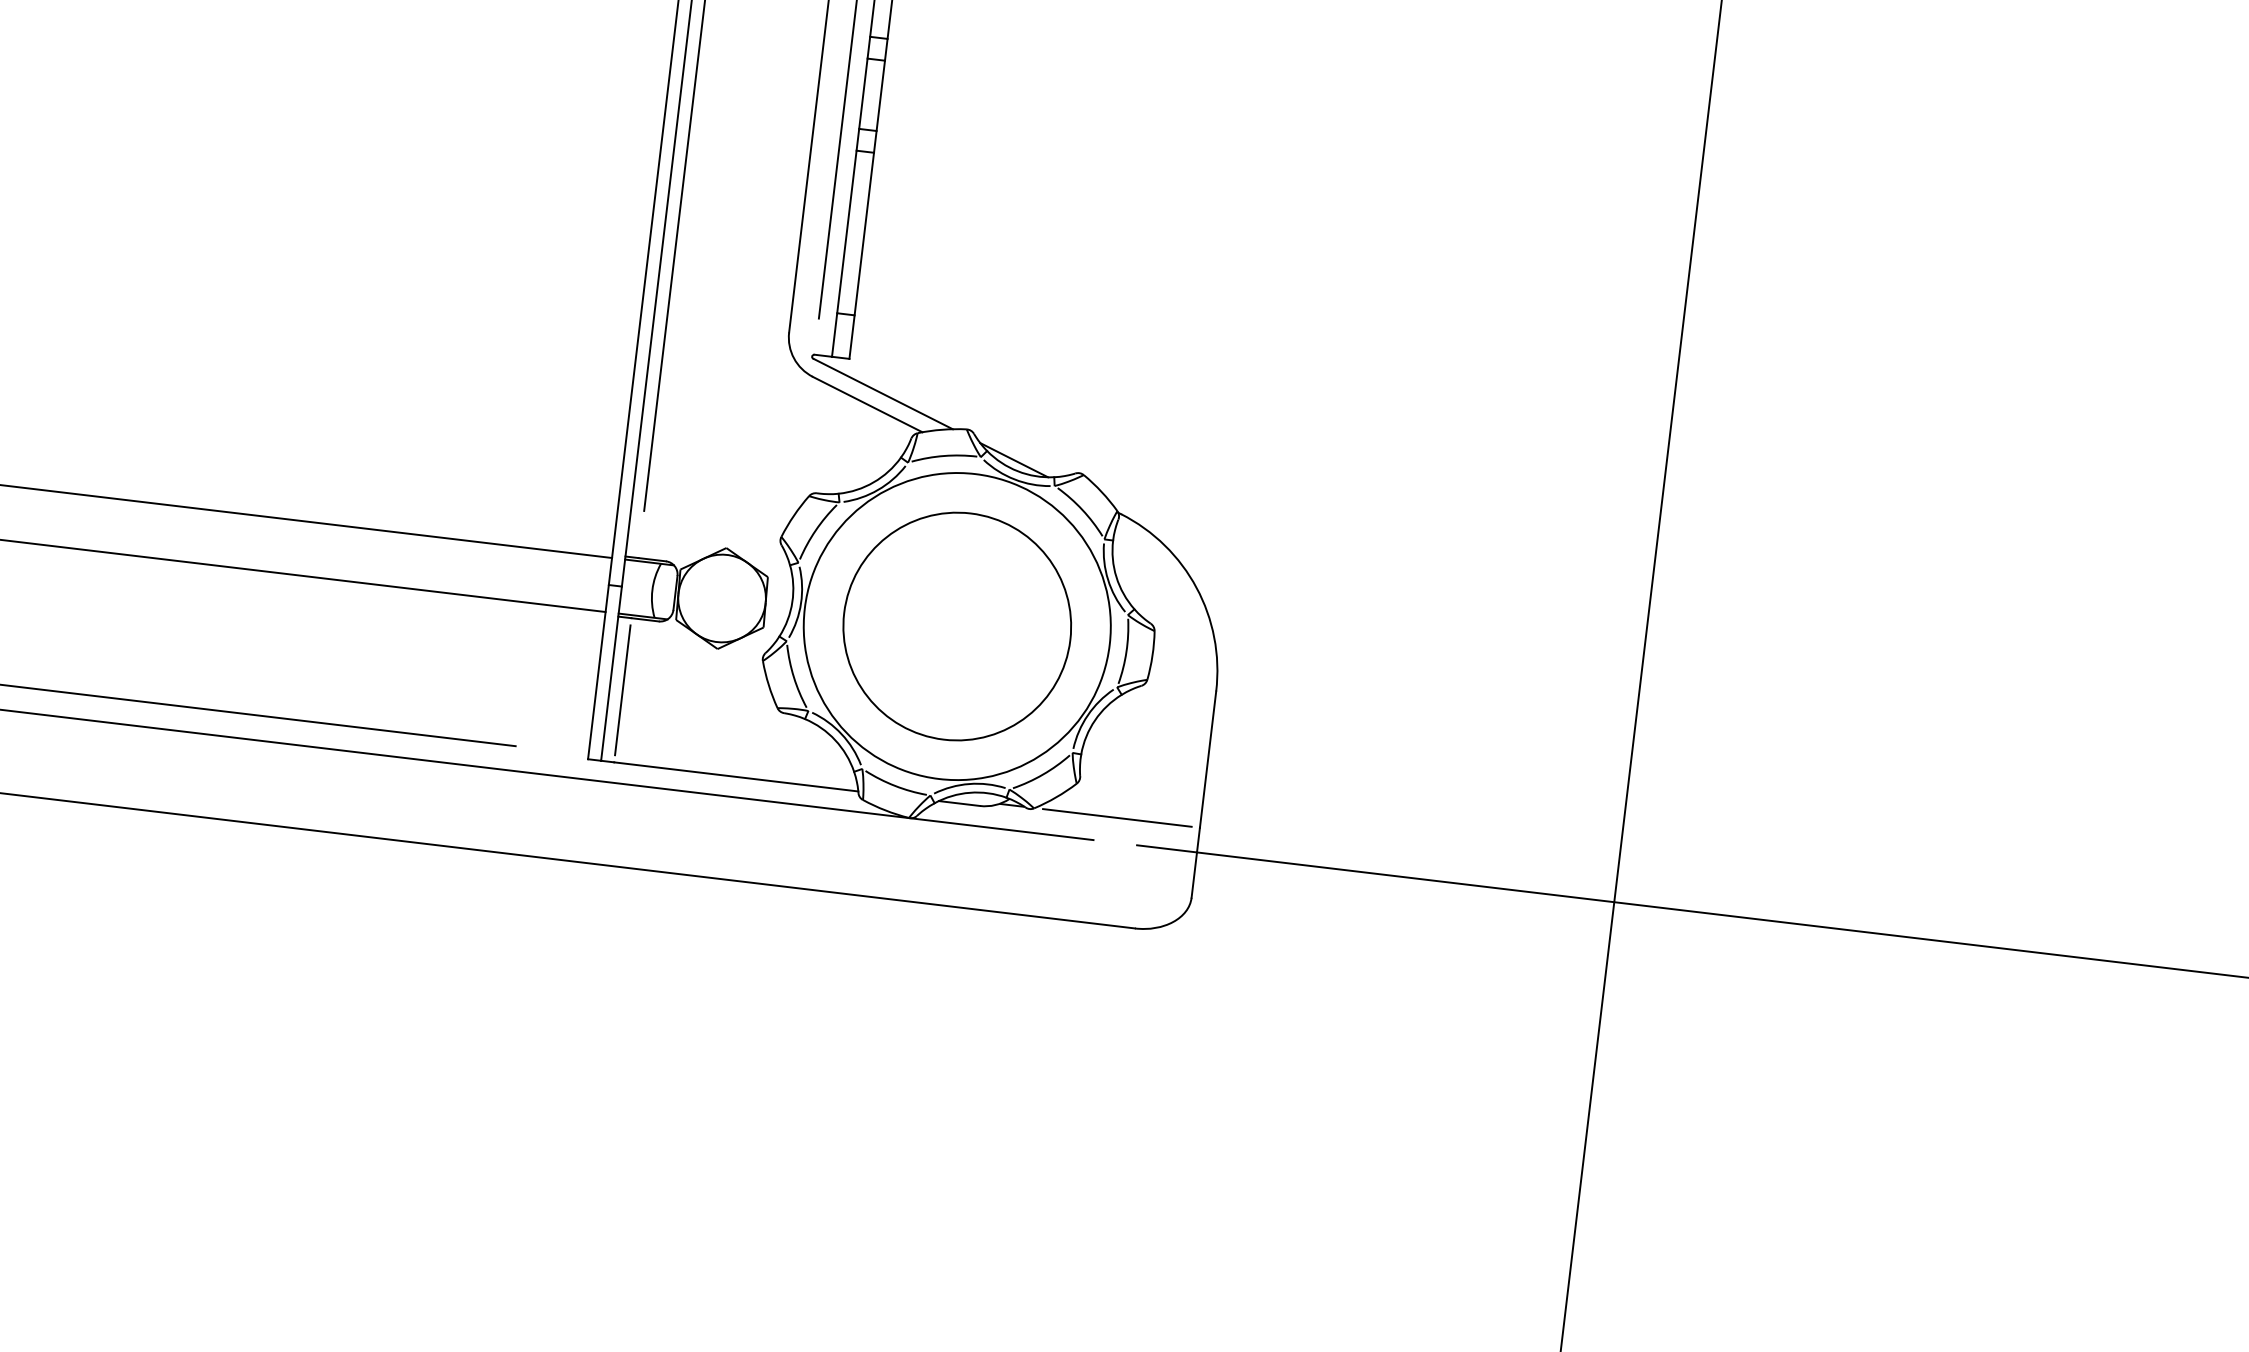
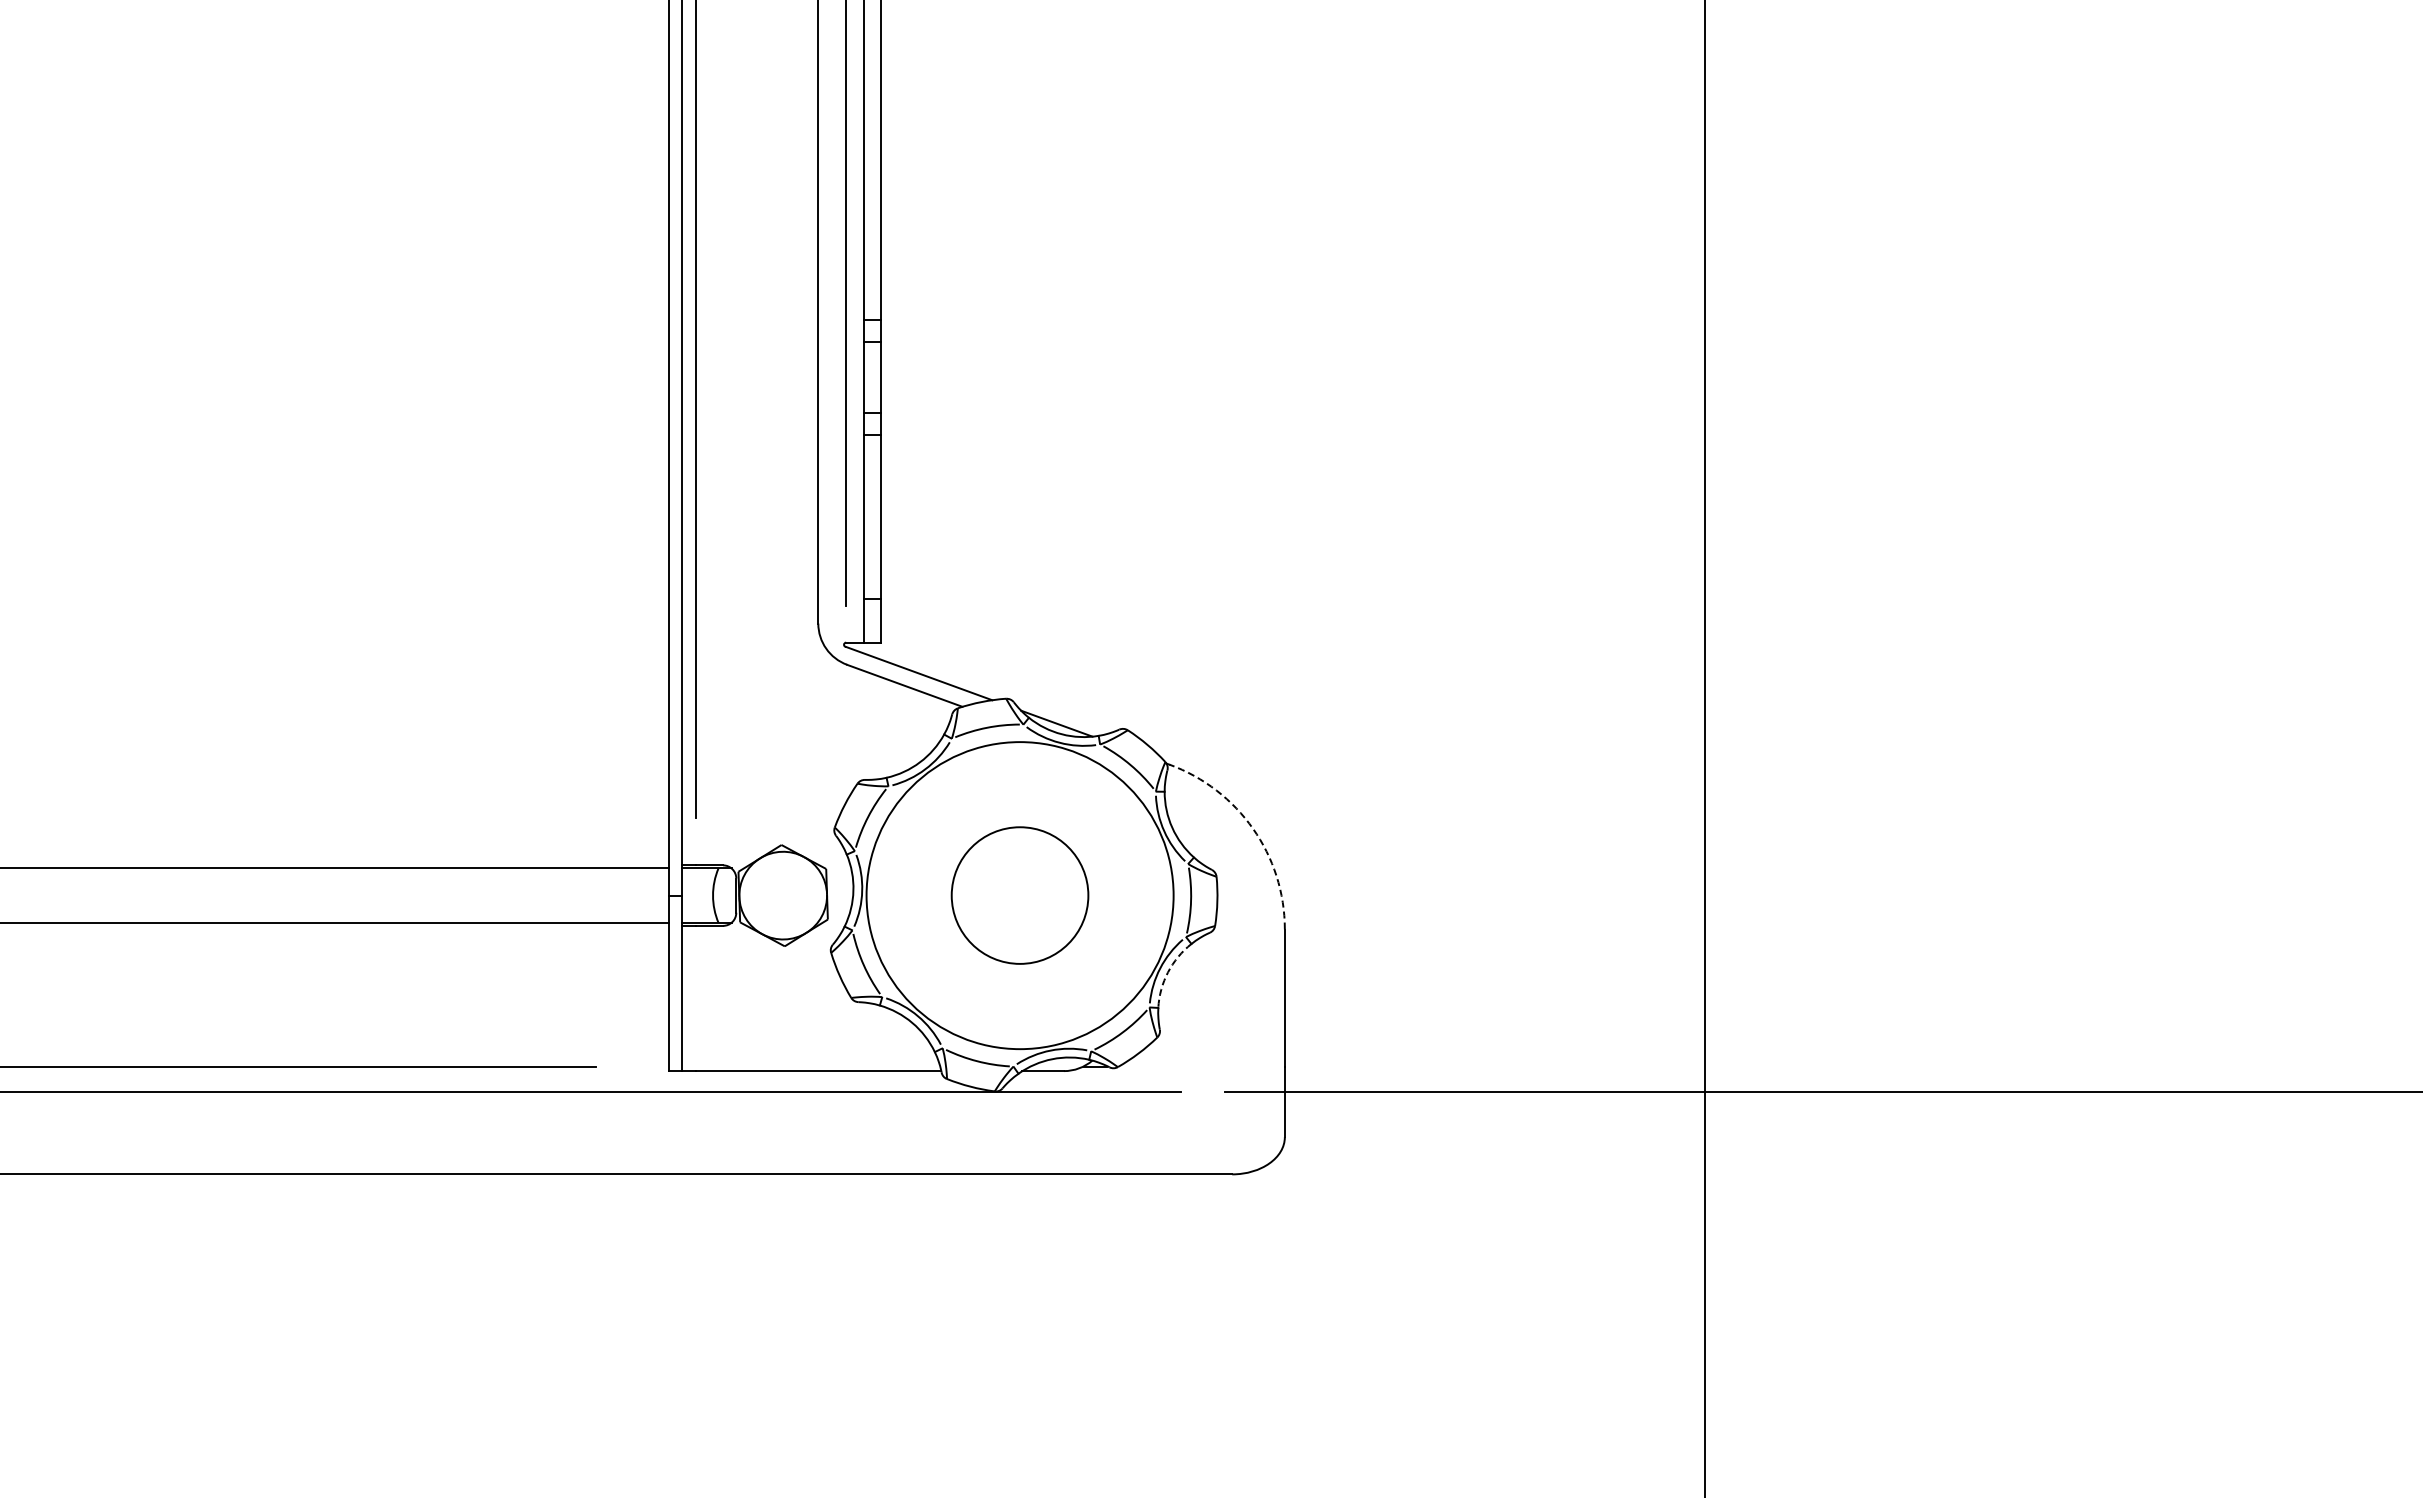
arc: (1197, 587) -> (1253, 828), solid -> dashed
circle: (956, 626) -> (1019, 895), size x0.6
line: (622, 690) -> (695, 998), removed
arc: (1095, 720) -> (1168, 972), solid -> dashed
line: (1117, 817) -> (1201, 1066), removed

